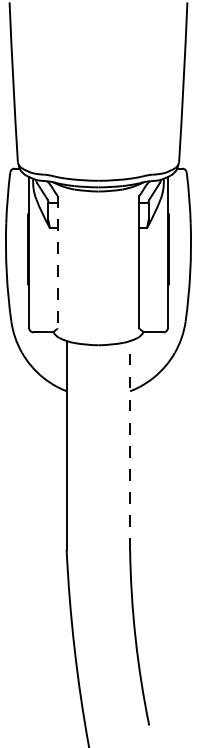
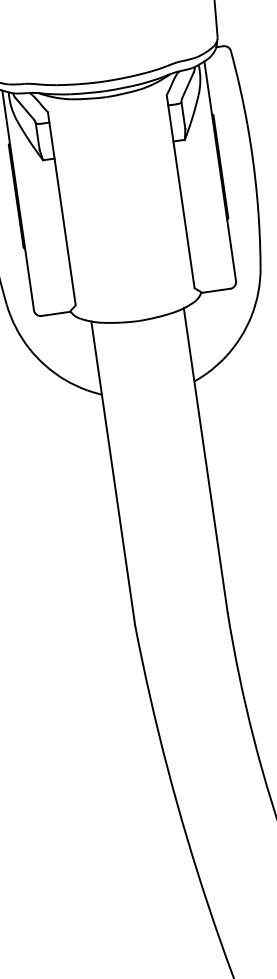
line: (57, 262) -> (61, 209), dashed -> solid
line: (130, 444) -> (206, 458), dashed -> solid

